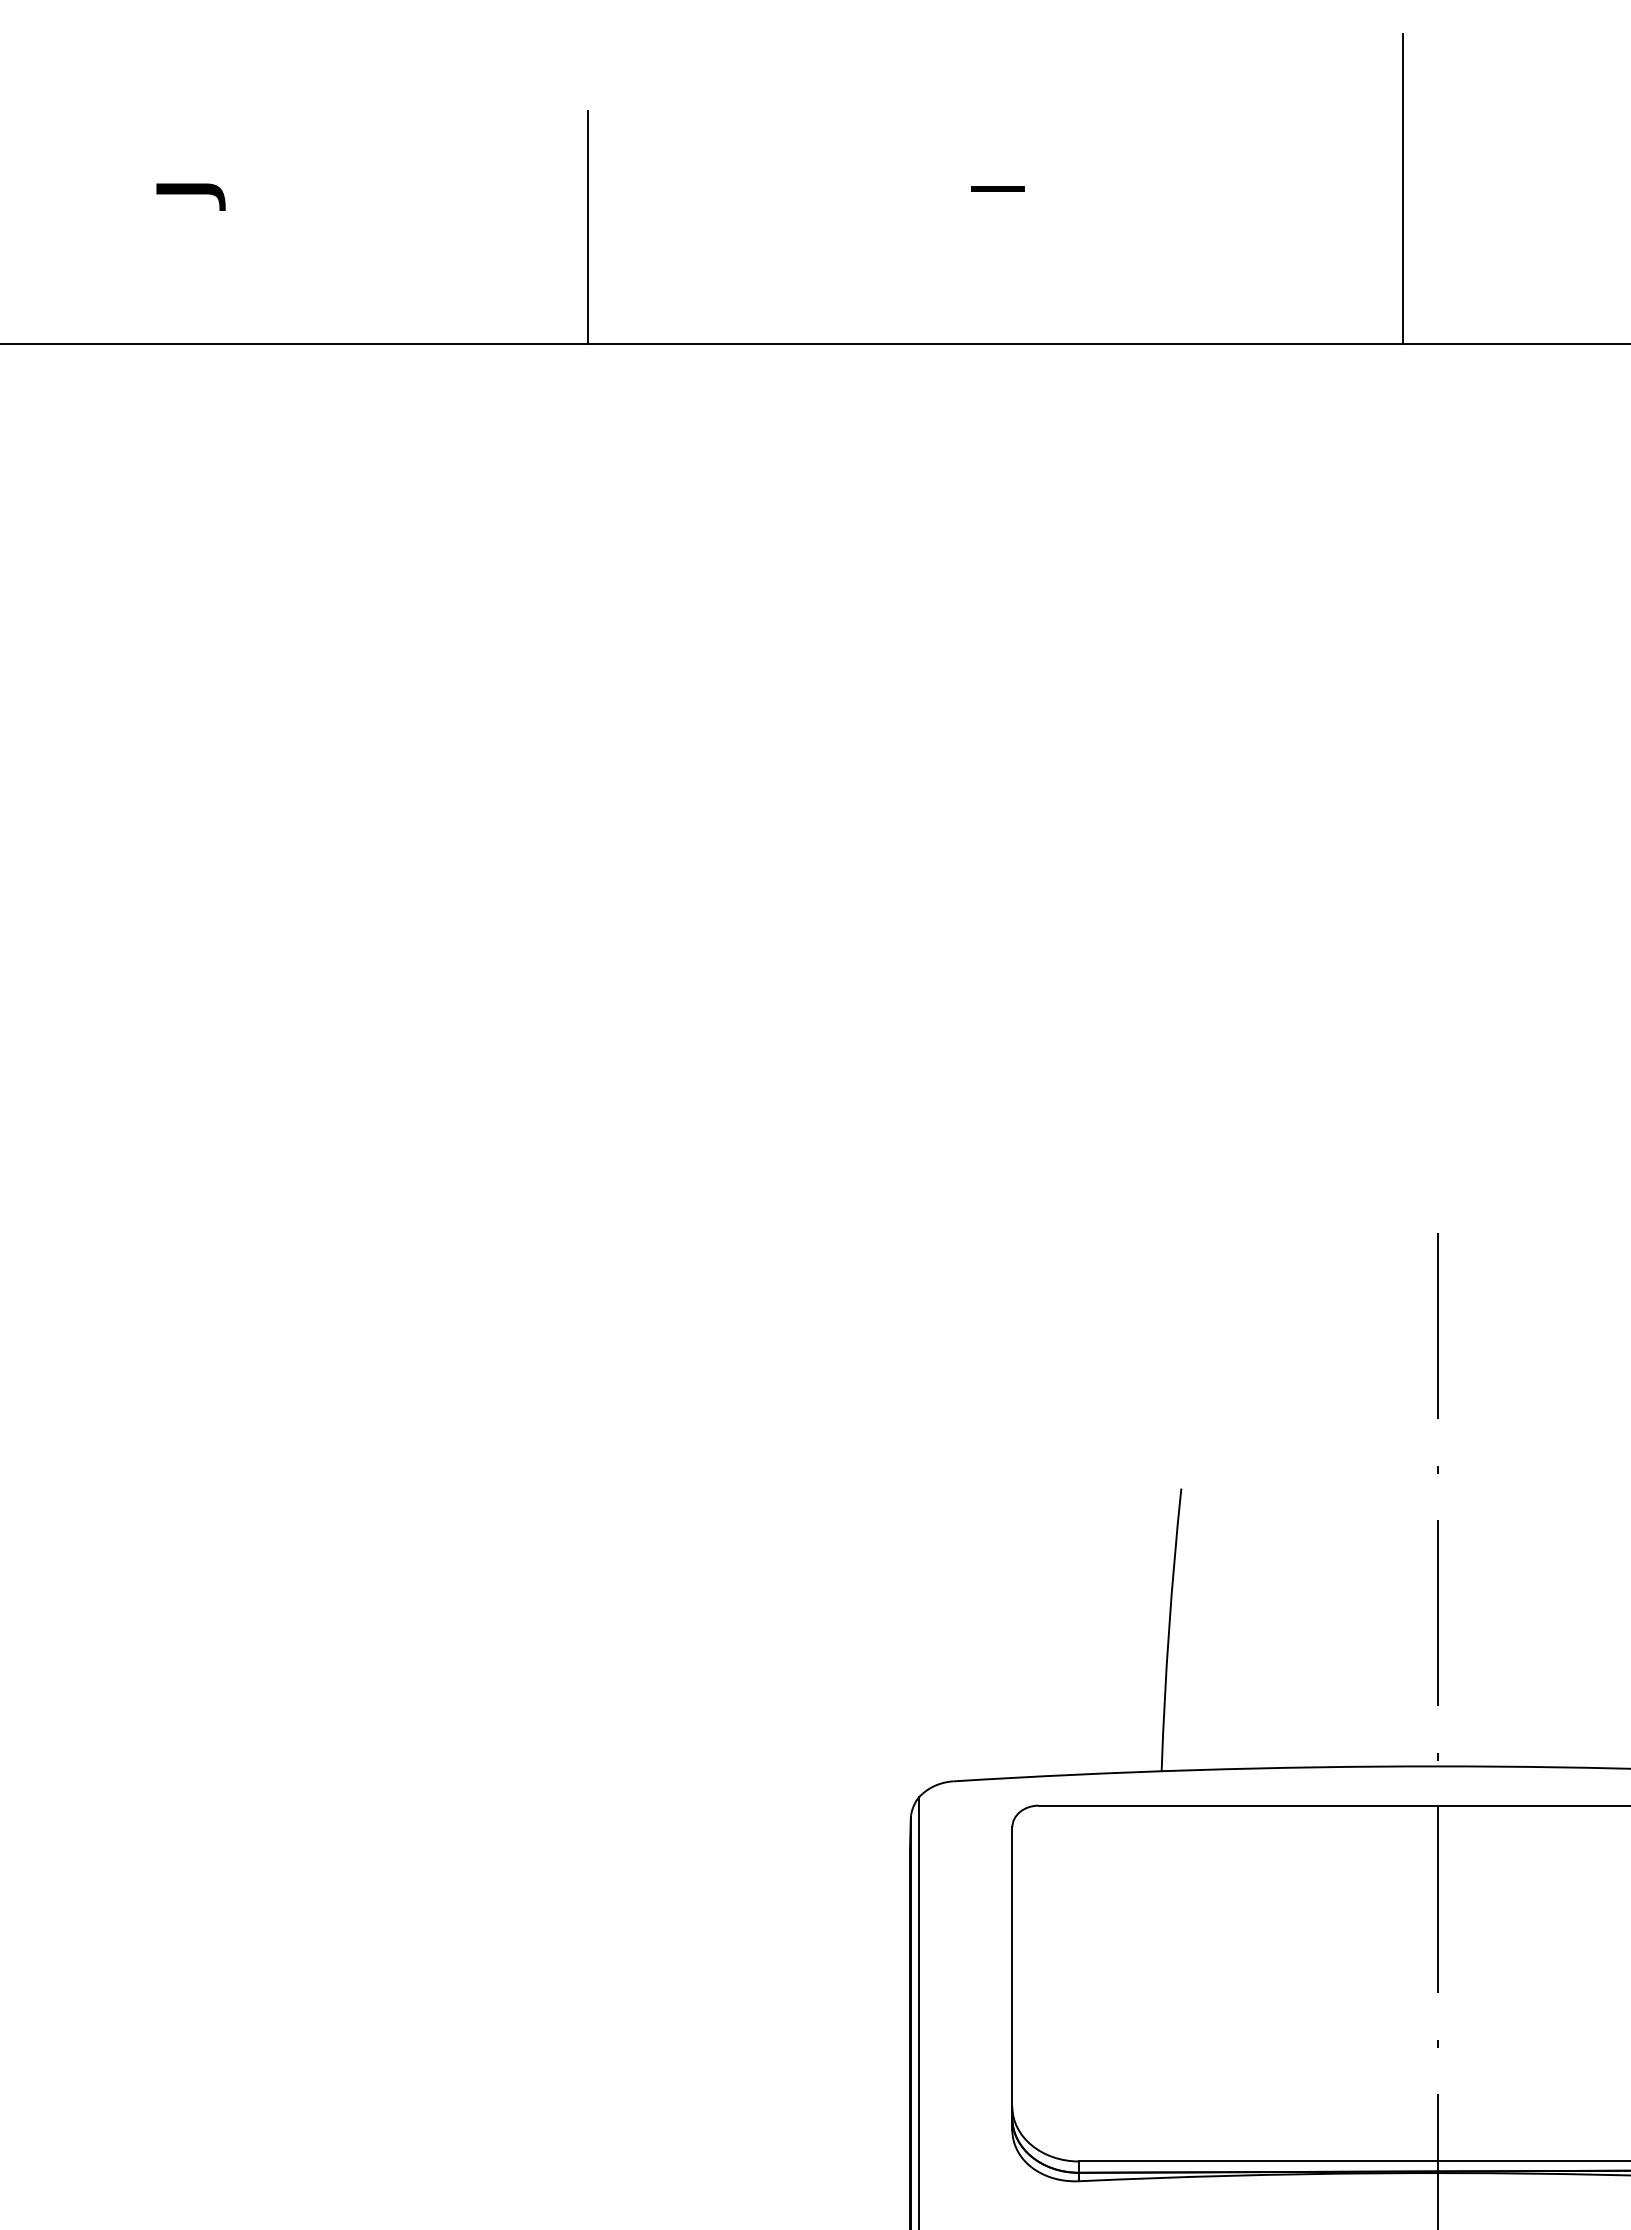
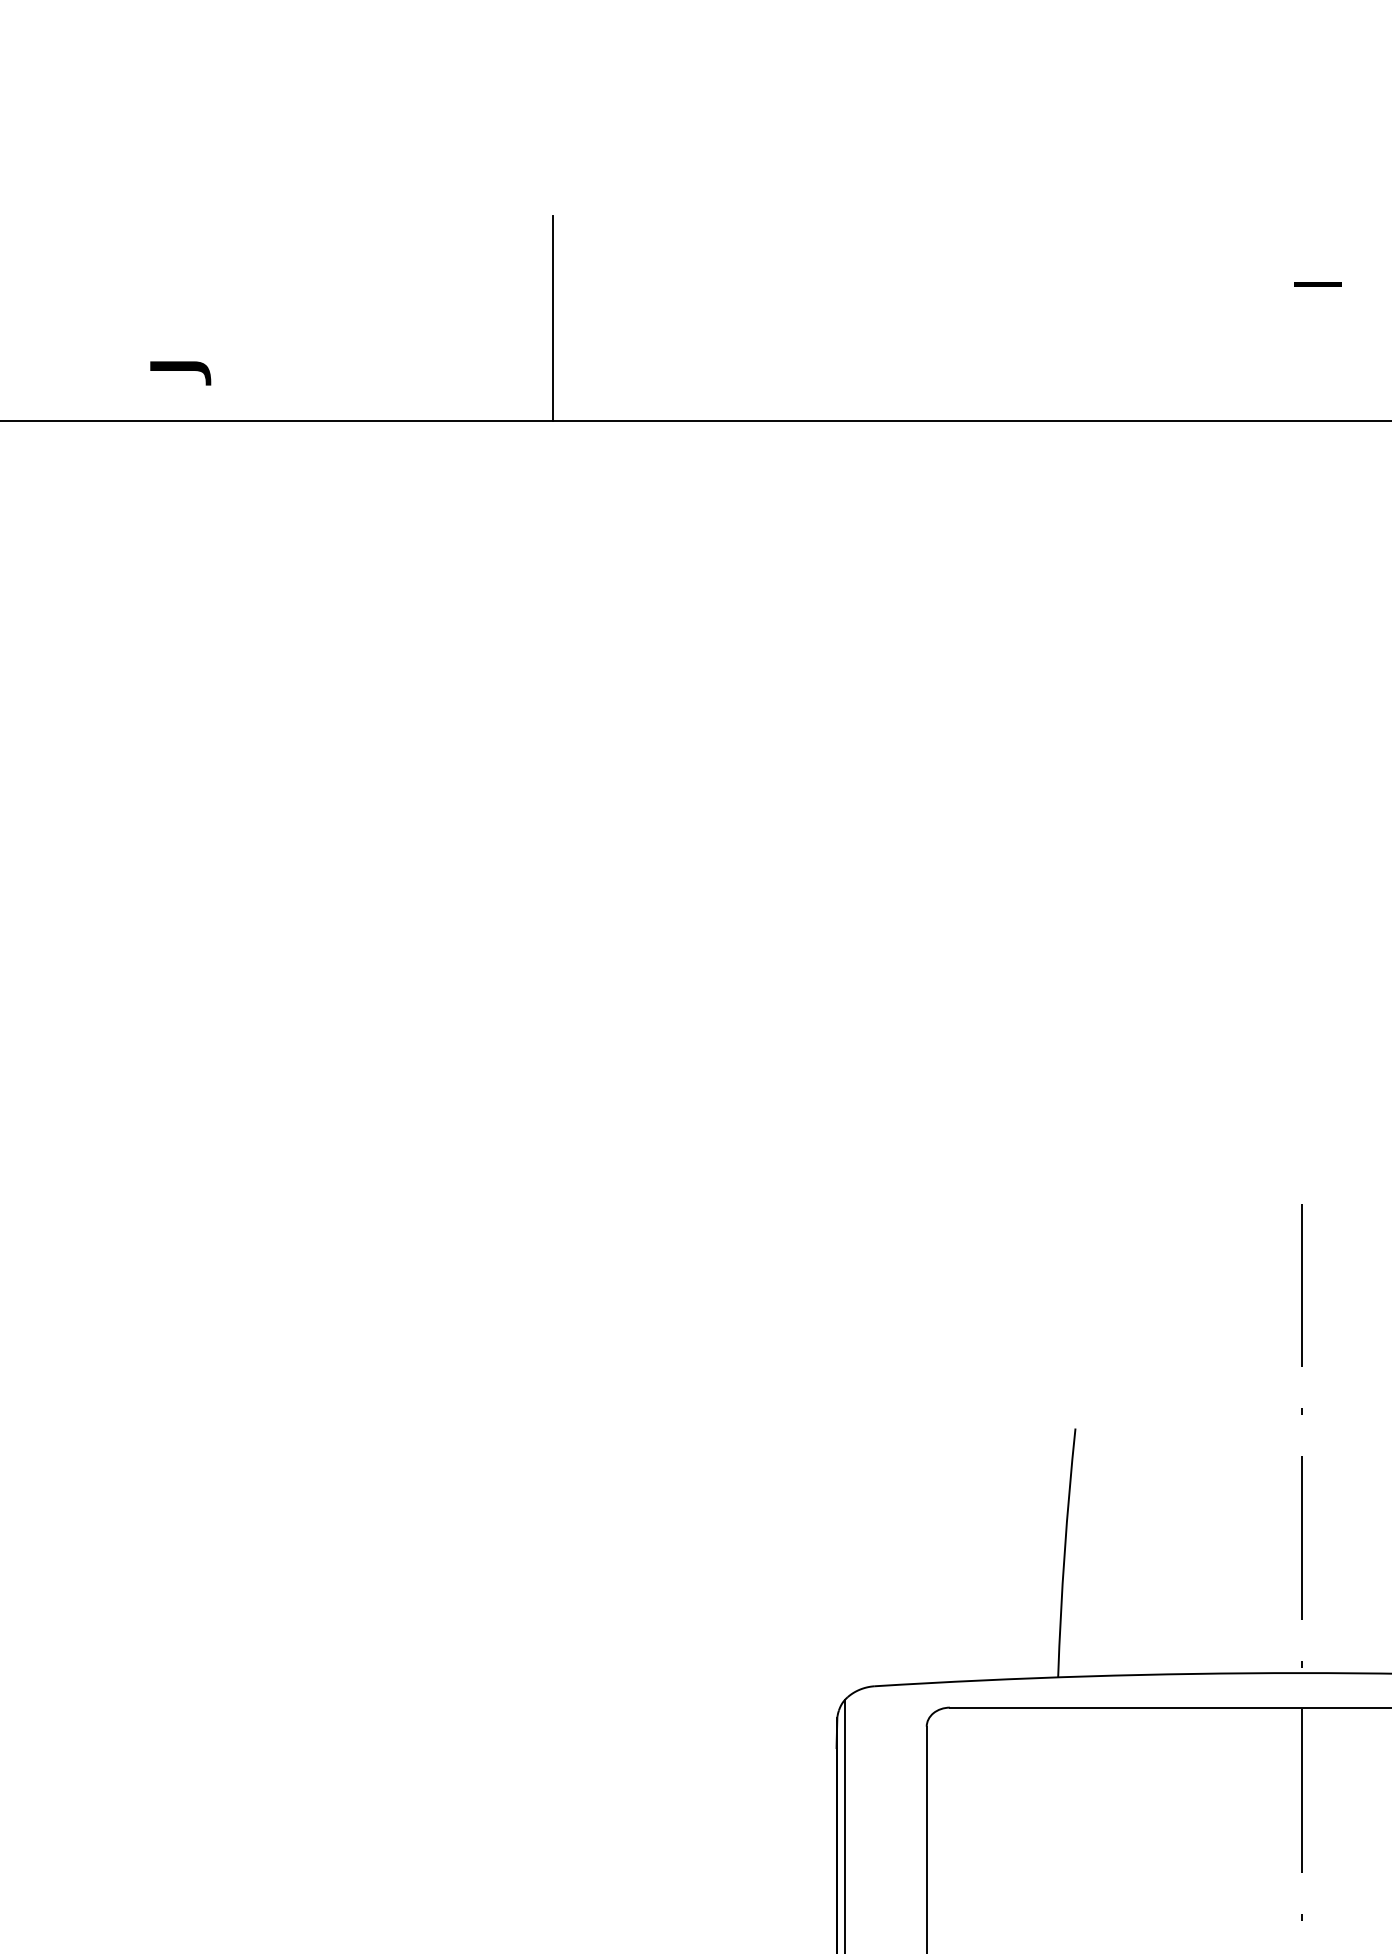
text: (997, 188) -> (1317, 283), moved
line: (1402, 188) -> (1270, 283), removed
text: (190, 196) -> (180, 372), moved

